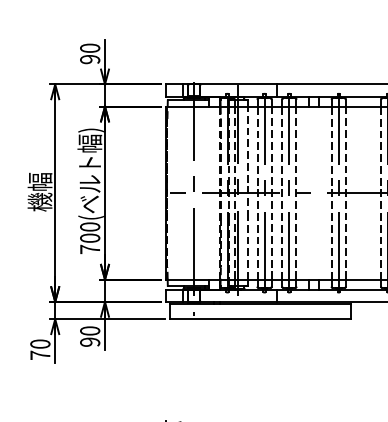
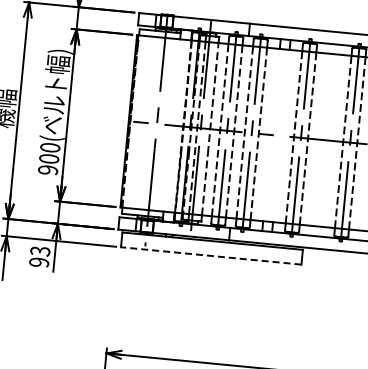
text: (90, 249) -> (48, 170), 700( -> 900(
line: (260, 319) -> (211, 256), solid -> dashed
text: (90, 330) -> (40, 250), 90 -> 93

